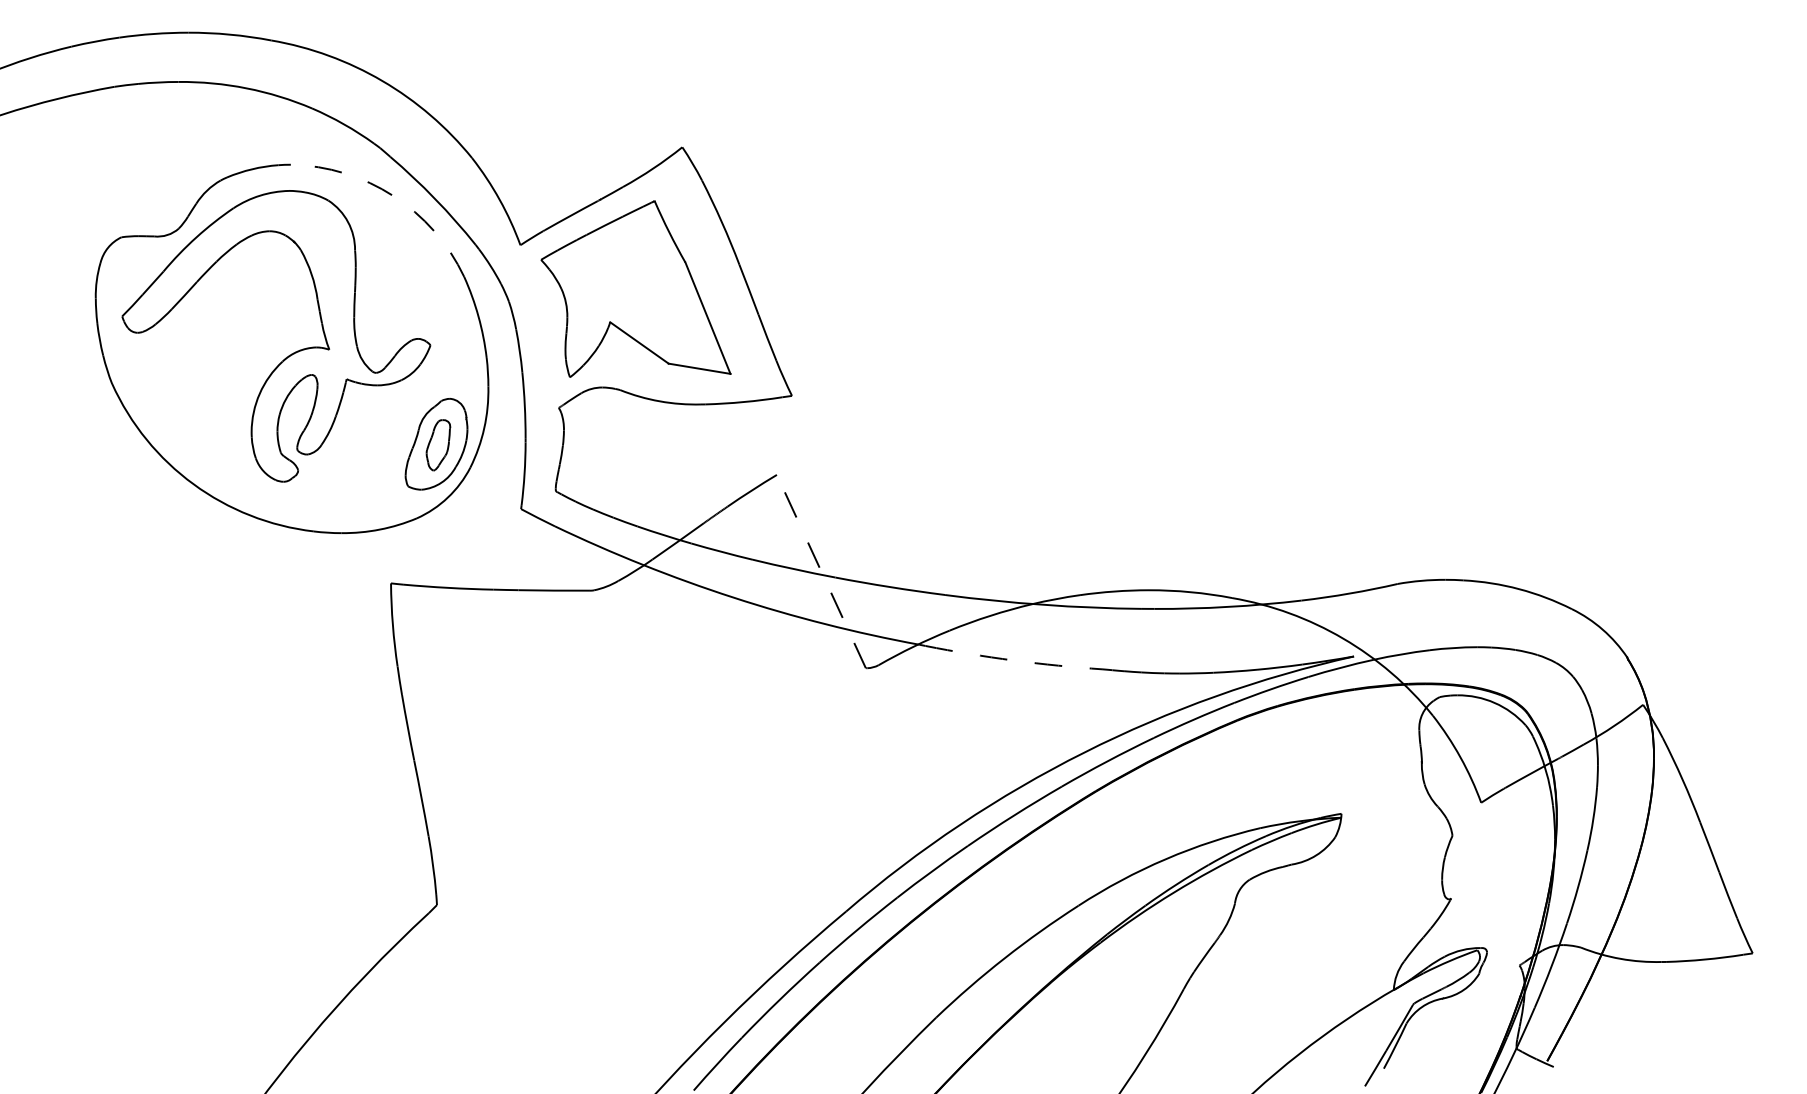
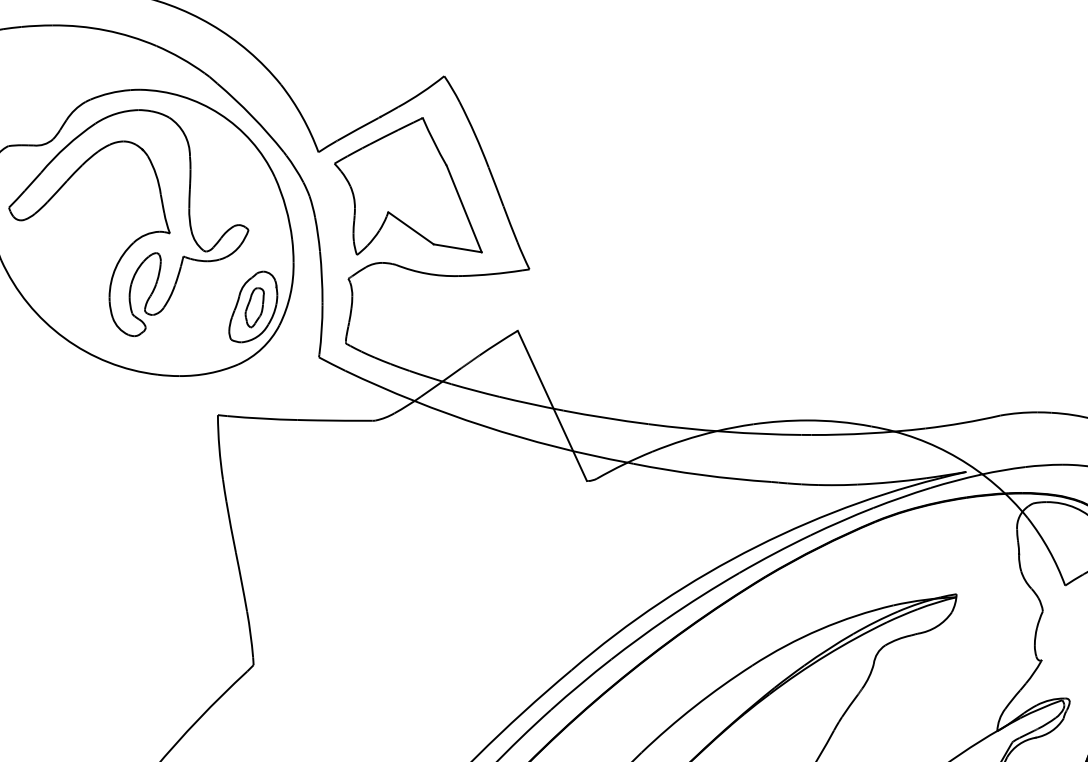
arc: (393, 196) -> (219, 114), dashed -> solid
line: (821, 571) -> (552, 405), dashed -> solid
arc: (1013, 660) -> (701, 475), dashed -> solid

